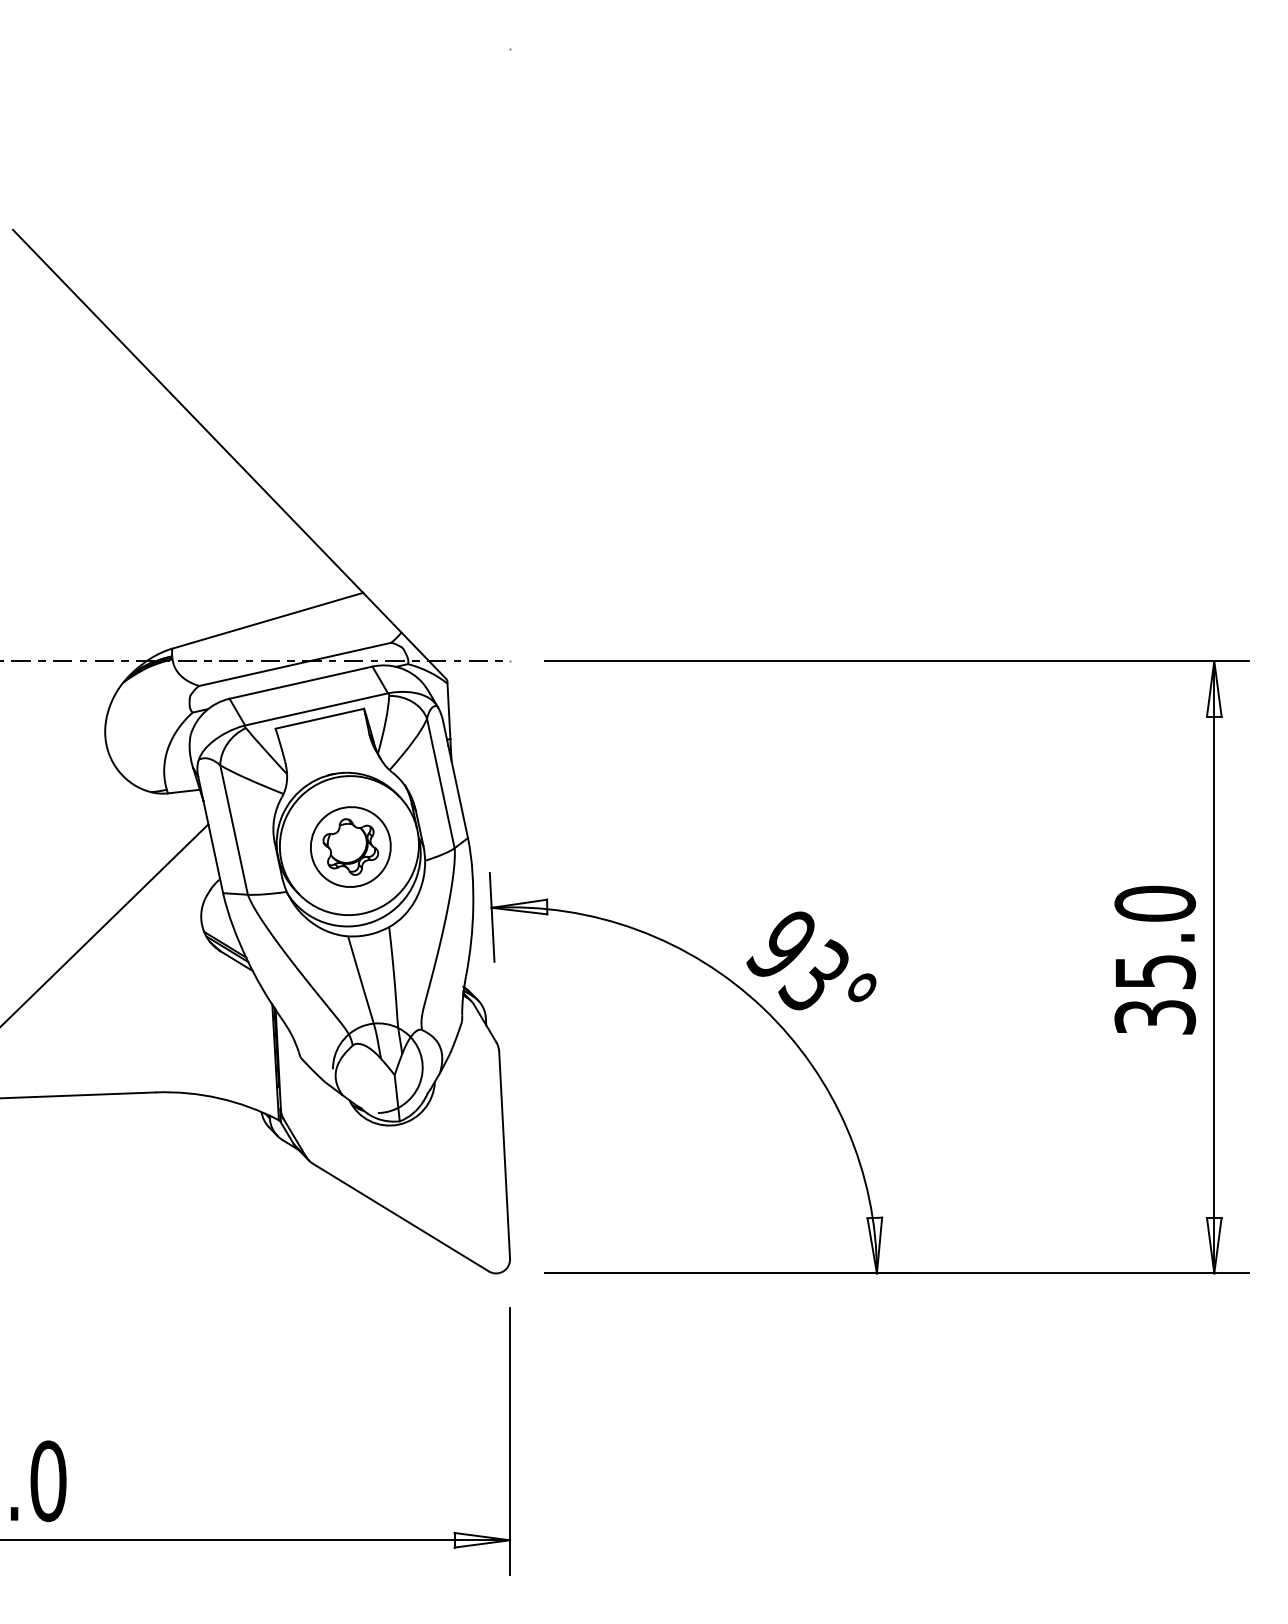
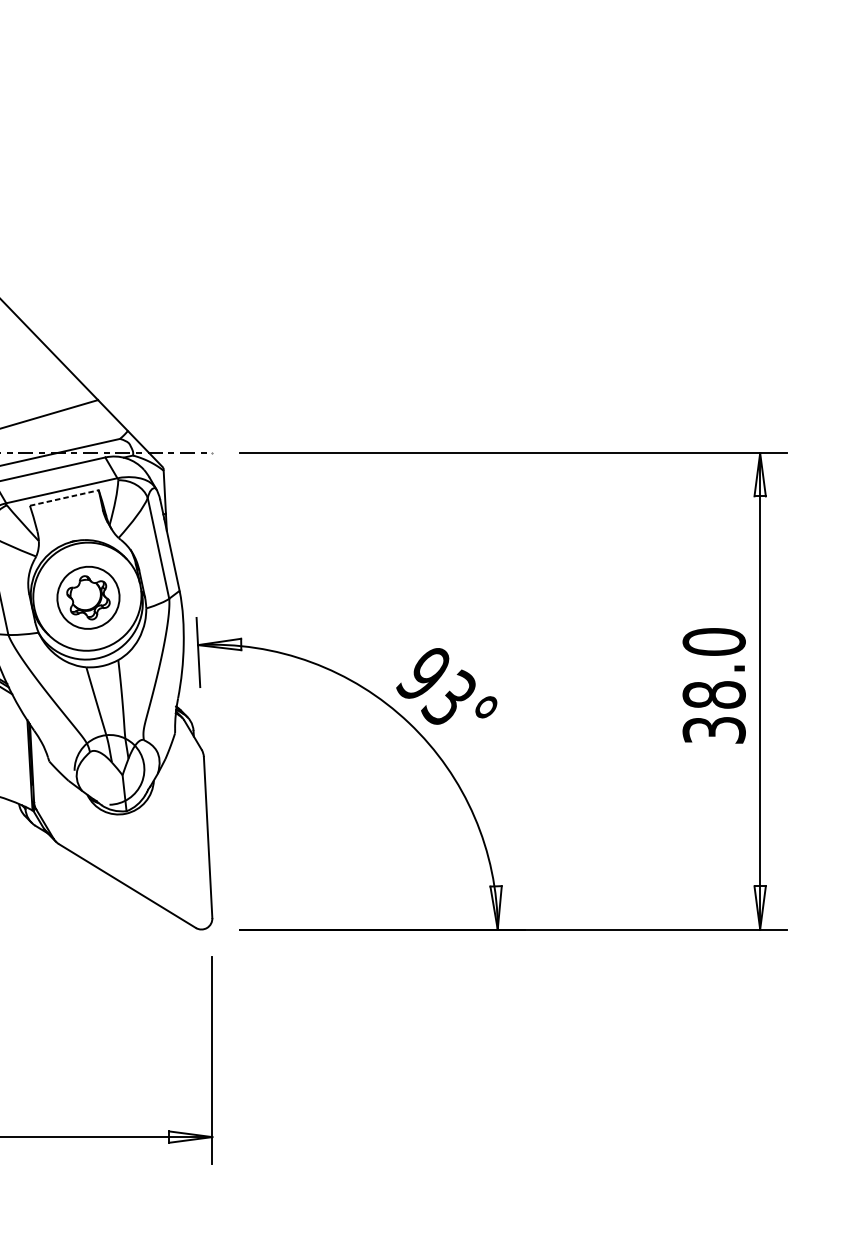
line: (320, 718) -> (64, 497), solid -> dashed
text: (1155, 971) -> (714, 694), 35.0 -> 38.0

